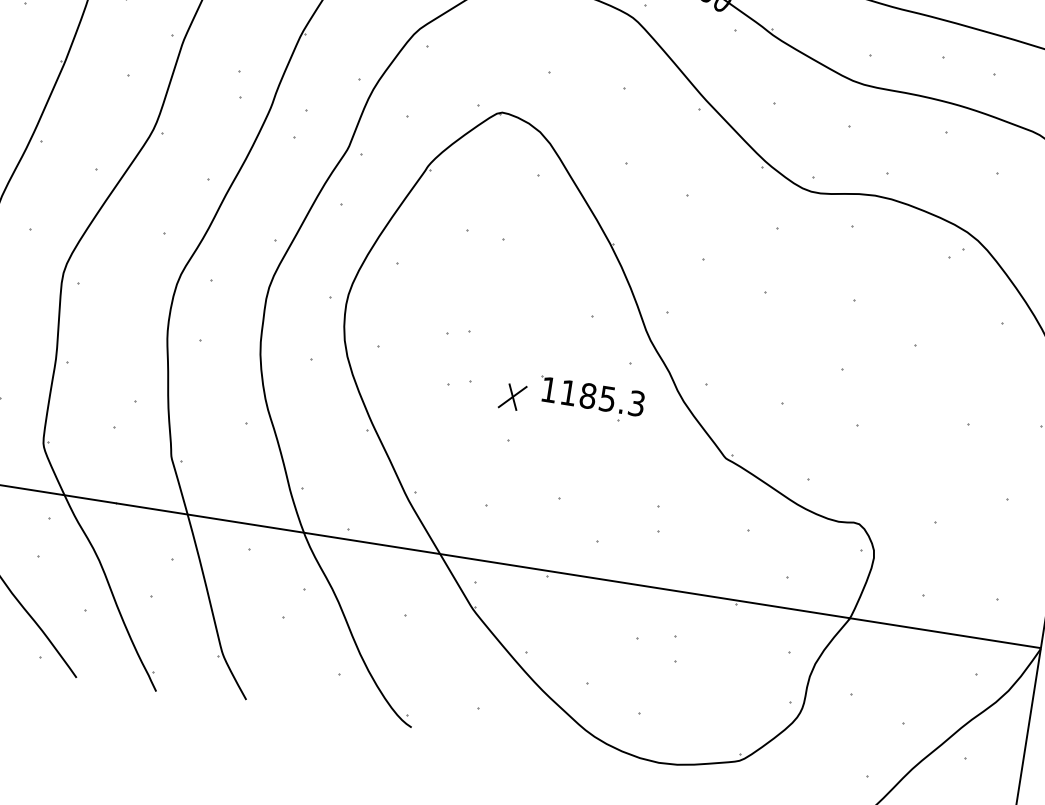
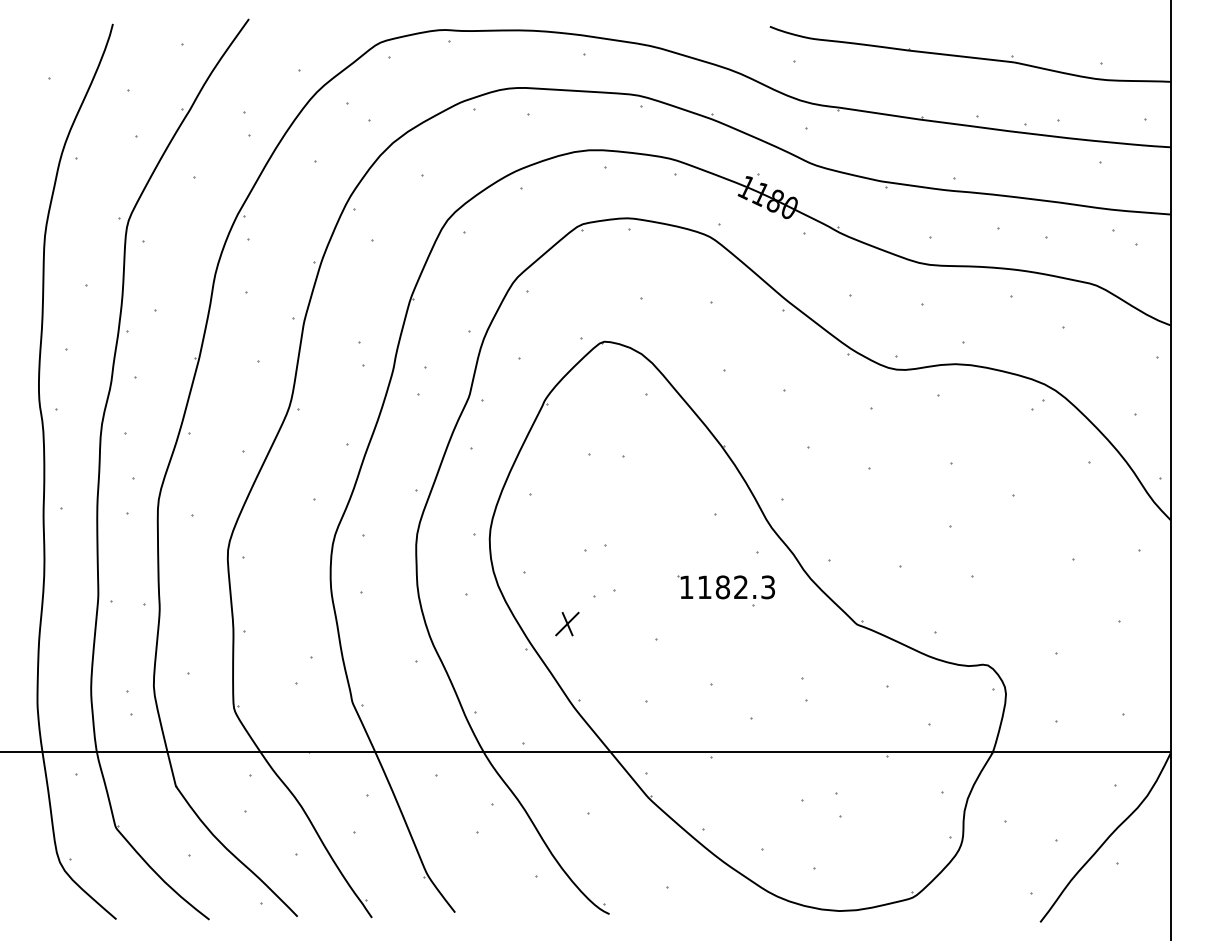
part: (512, 396) -> (567, 623), moved
text: (607, 399) -> (740, 587), 1185.3 -> 1182.3

